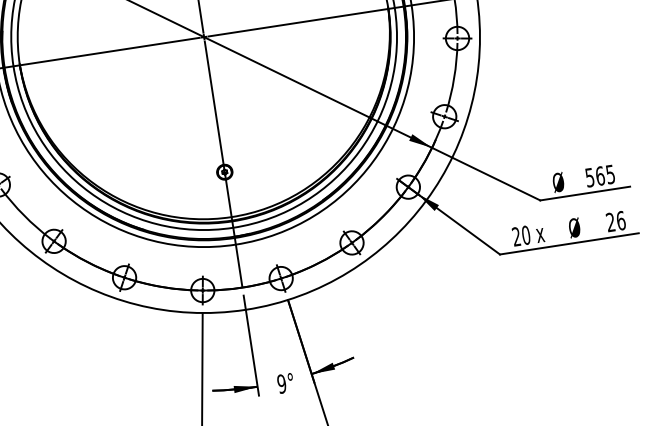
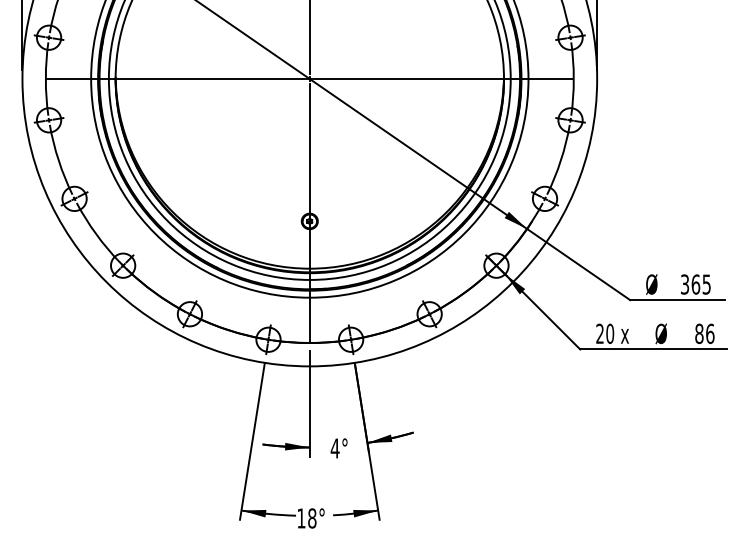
text: (590, 176) -> (685, 283), 565 -> 365
text: (610, 222) -> (699, 333), 26 -> 86
text: (281, 384) -> (334, 448), 9° -> 4°

